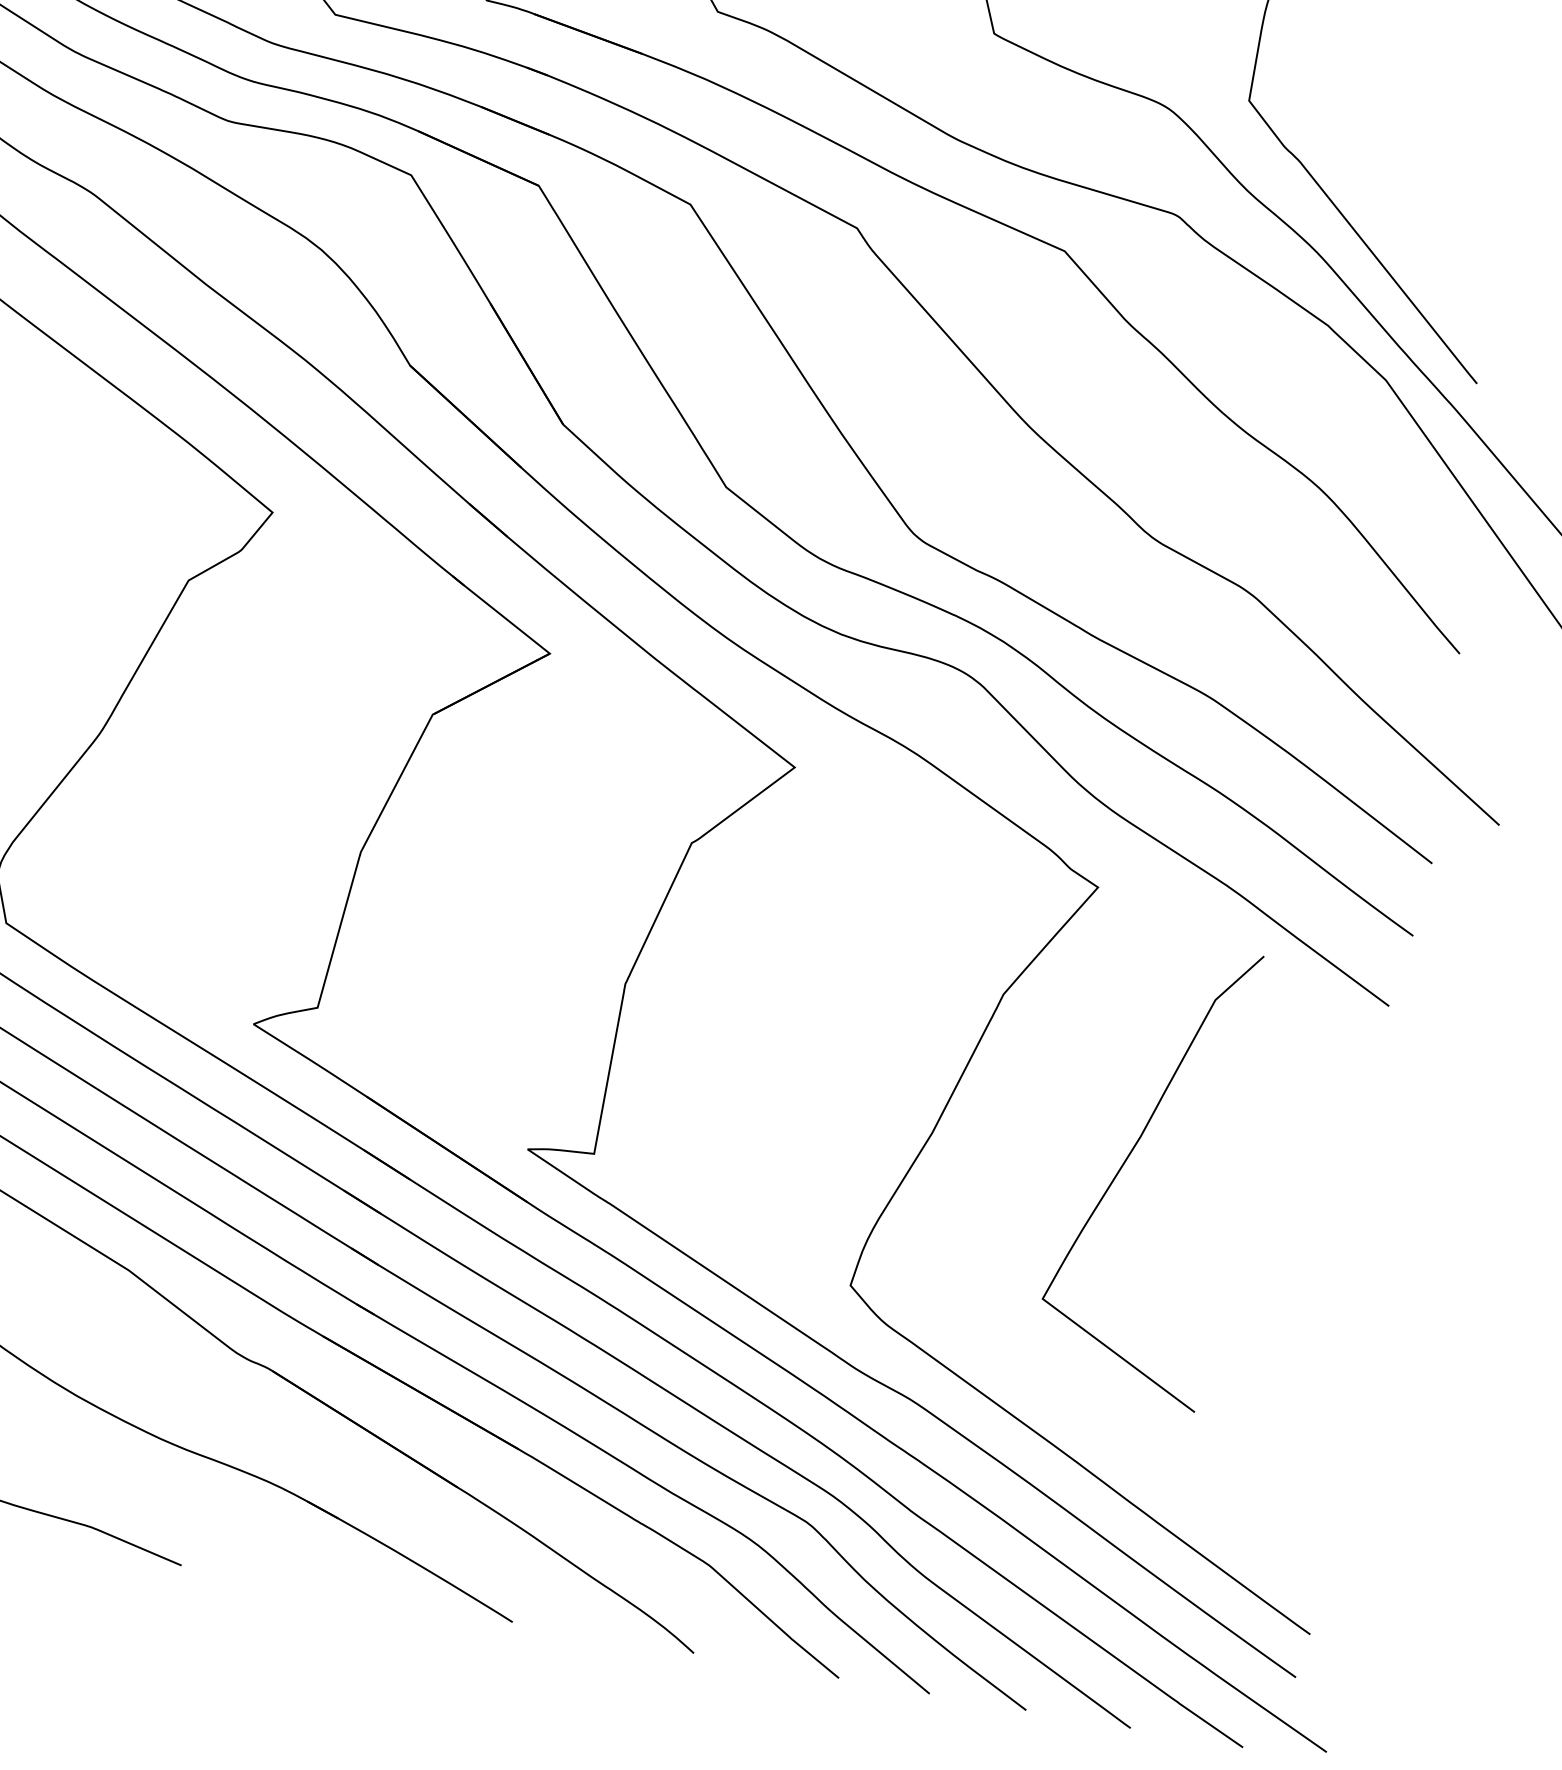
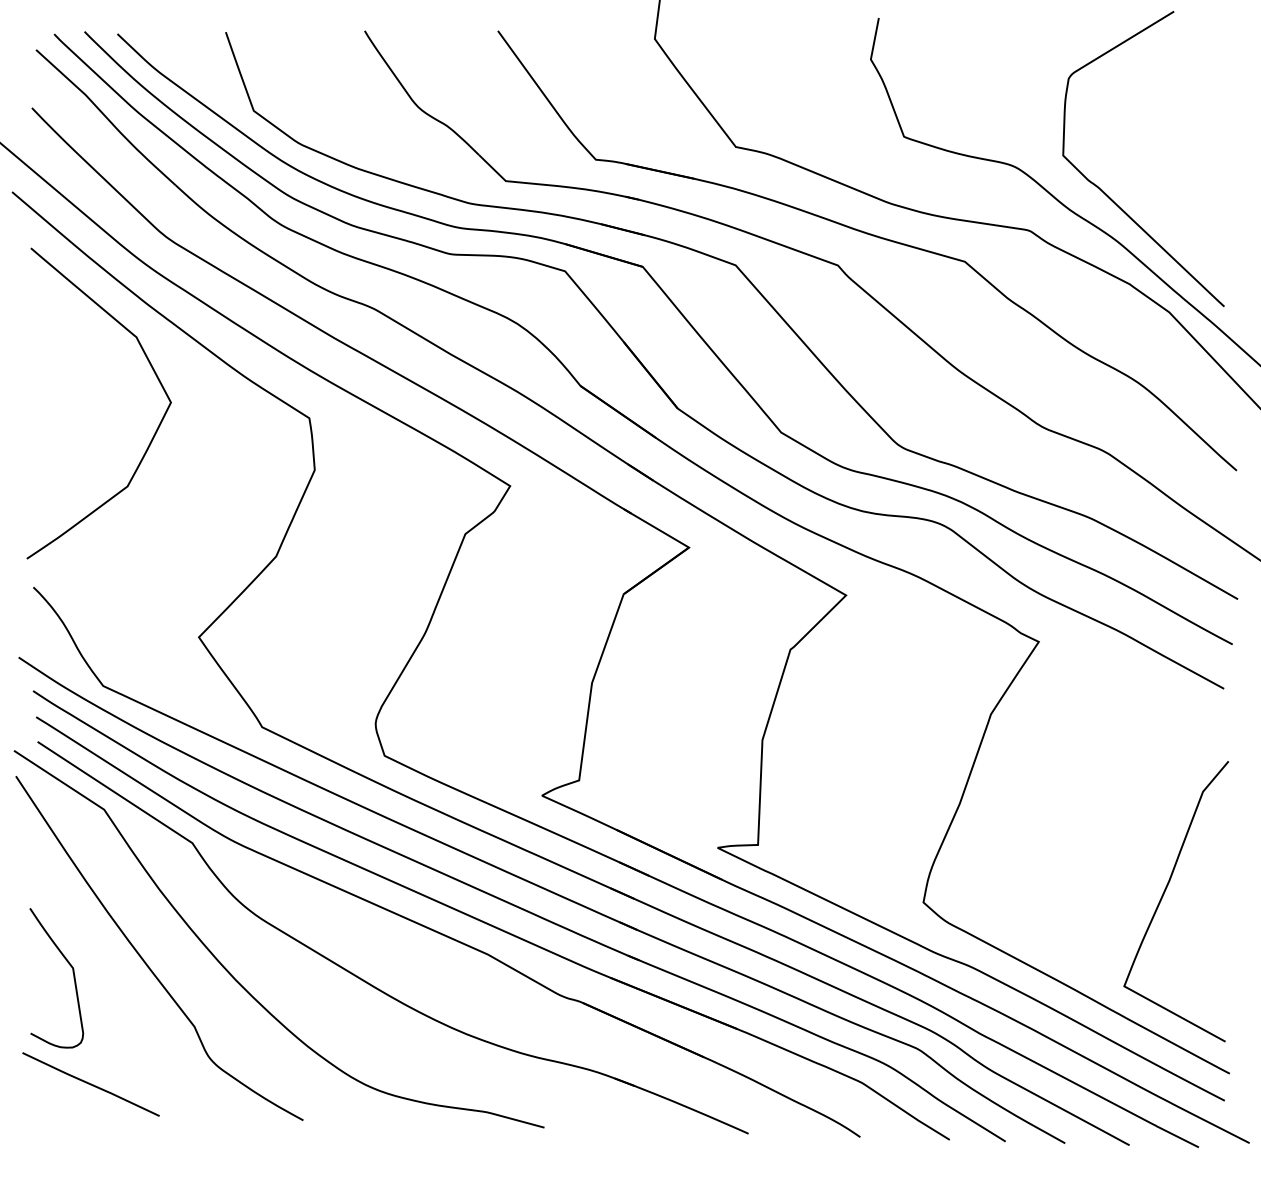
curve: (1127, 1161) -> (1163, 896), moved

